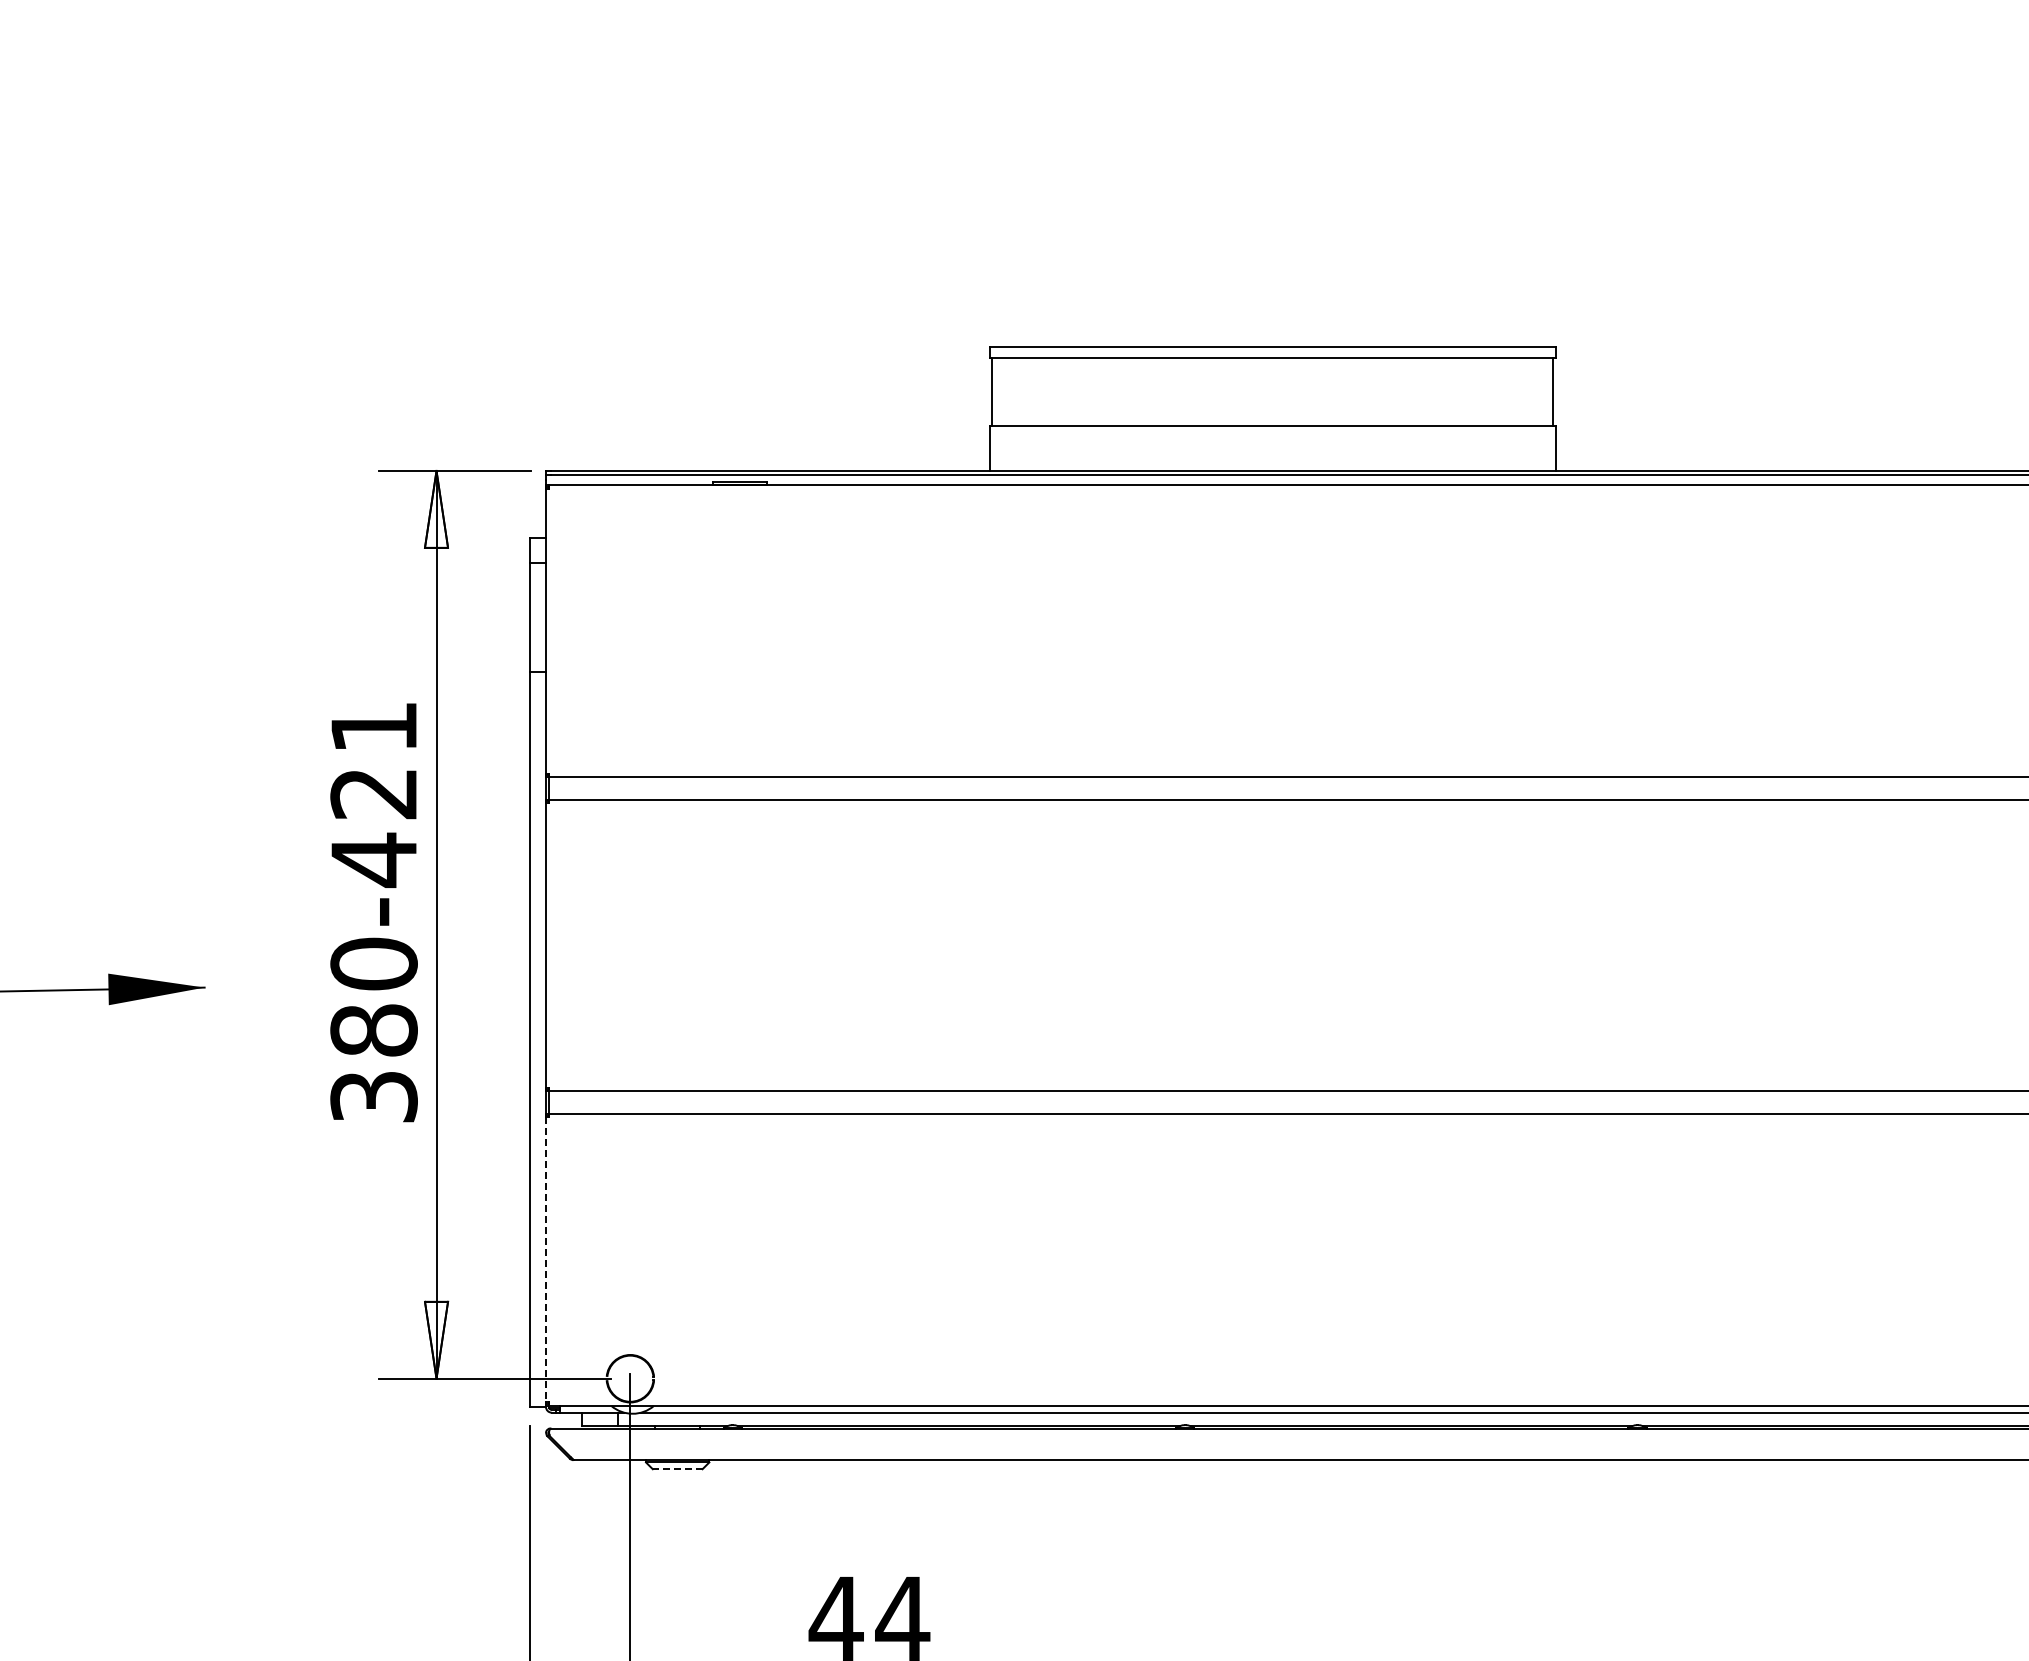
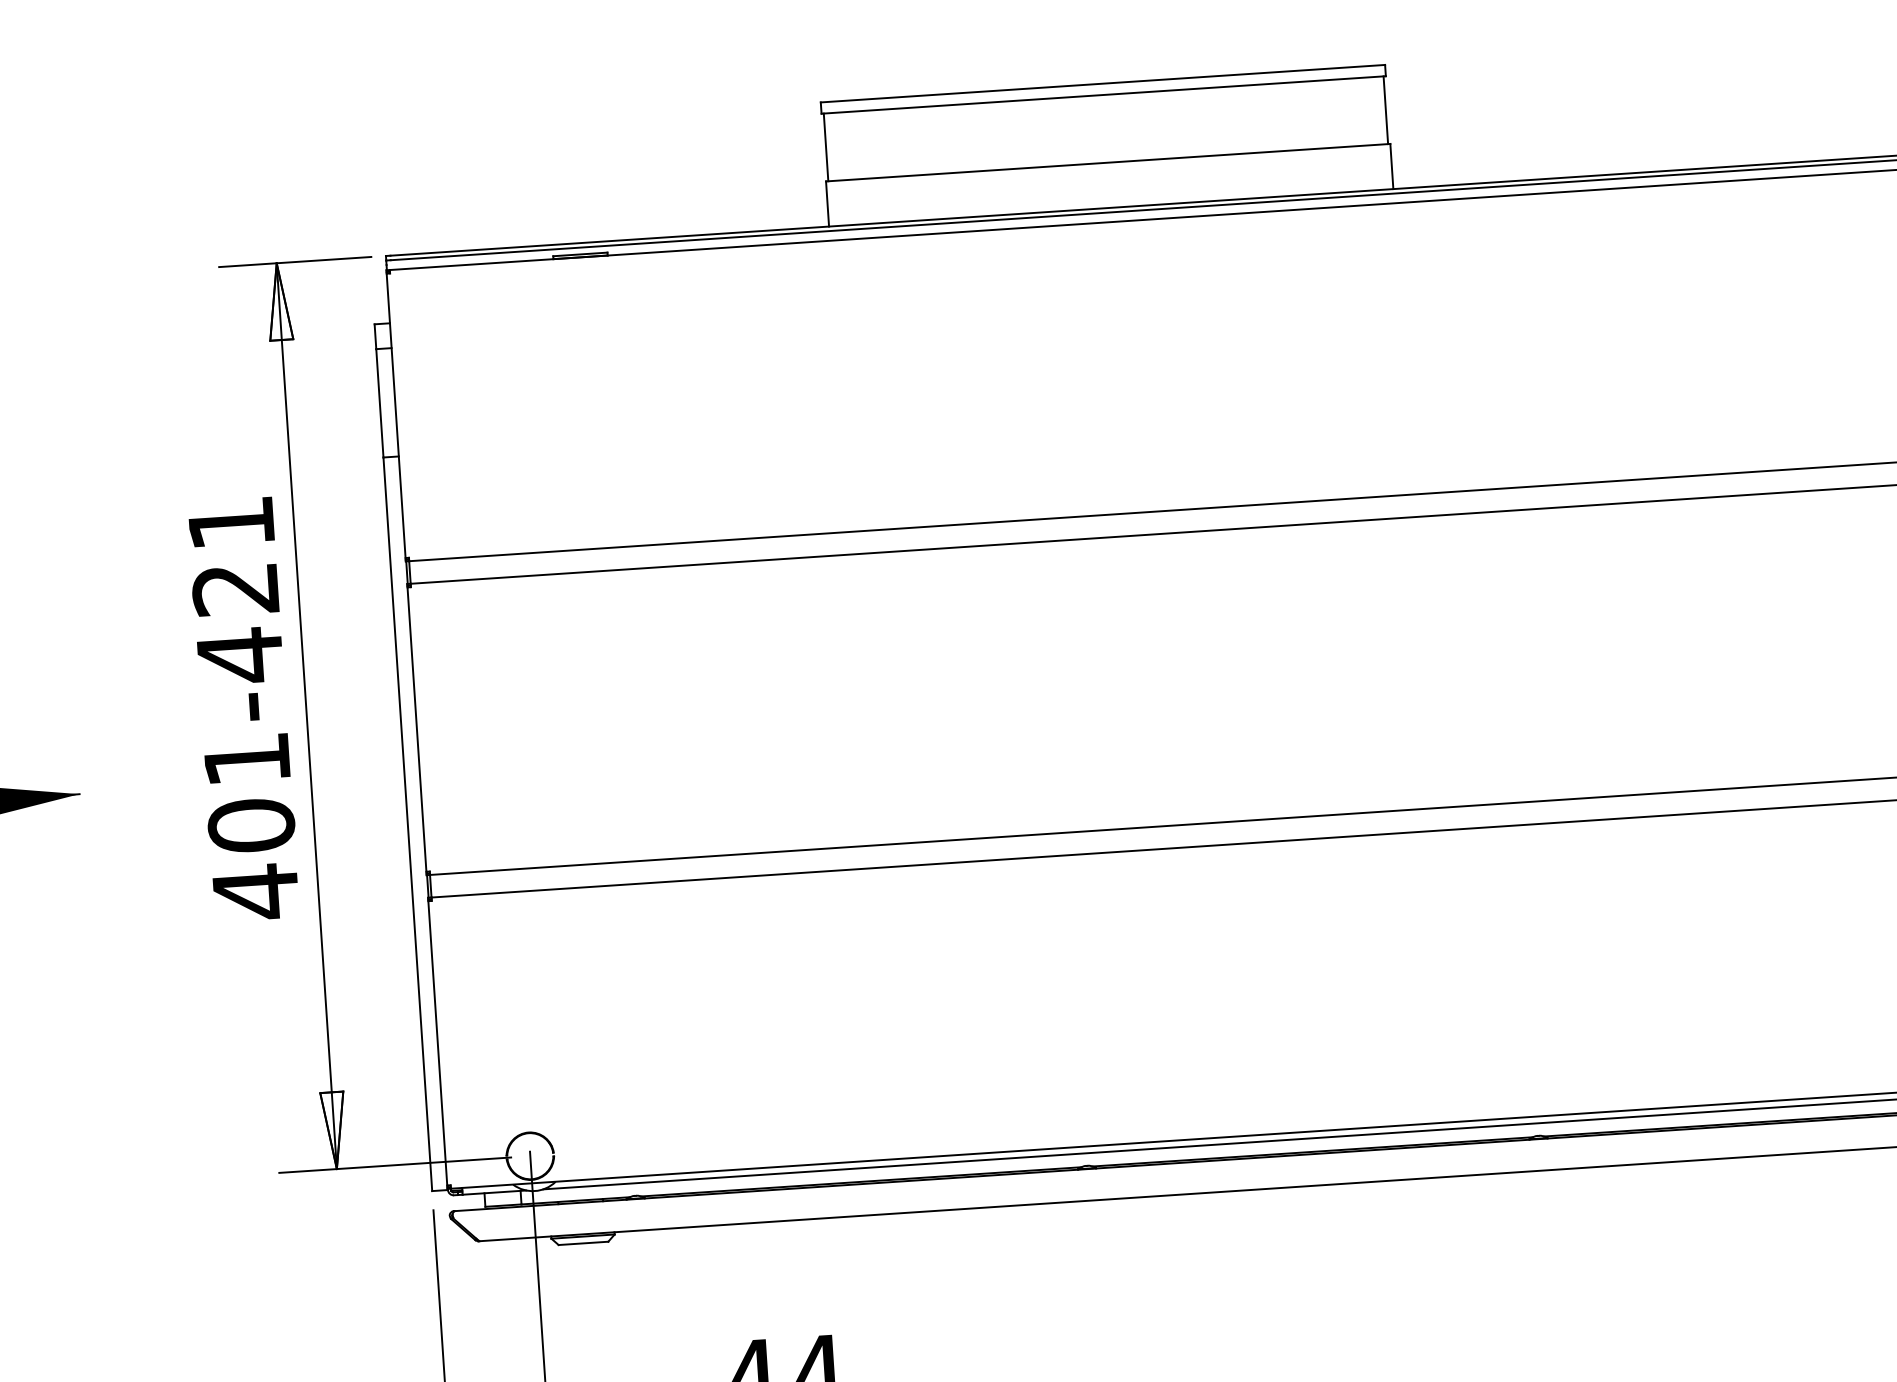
text: (373, 1030) -> (250, 825), 380-421 -> 401-421
line: (545, 1259) -> (437, 1042), dashed -> solid
line: (677, 1469) -> (583, 1243), dashed -> solid

